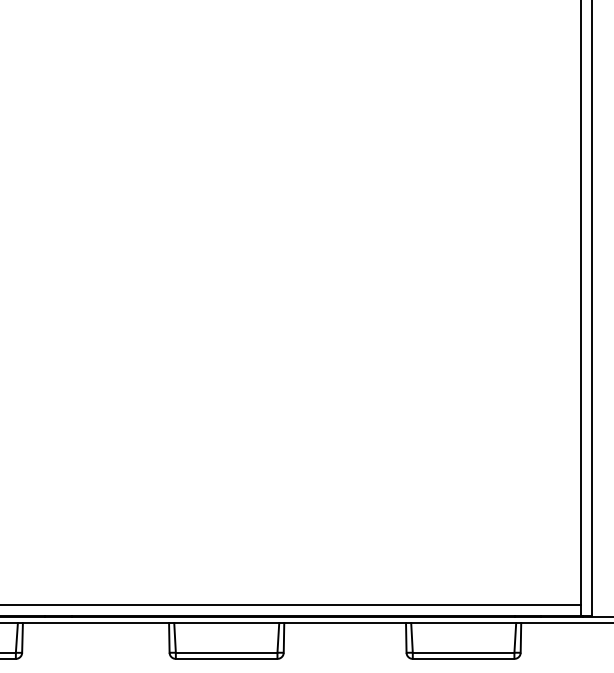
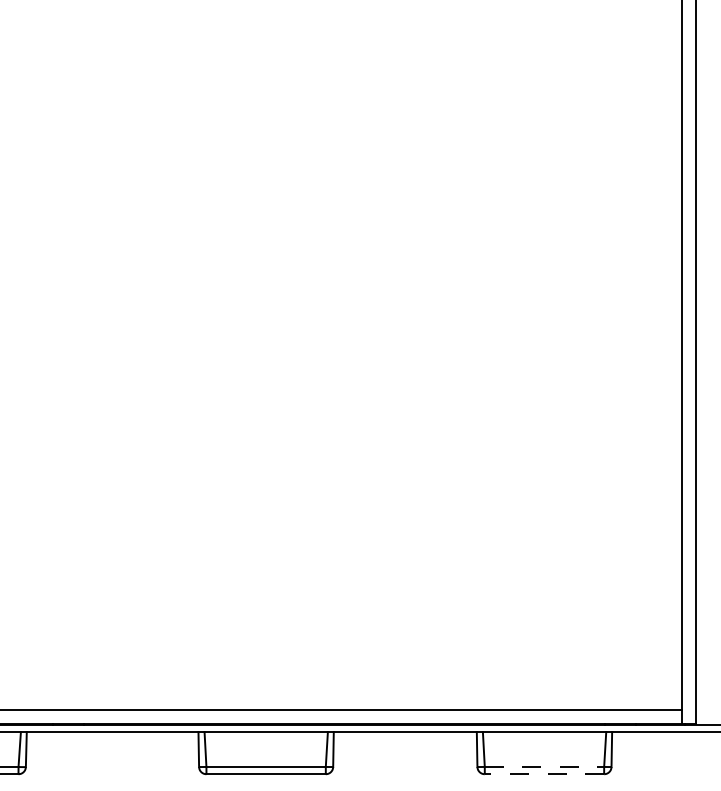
line: (463, 652) -> (544, 766), solid -> dashed
line: (463, 658) -> (544, 773), solid -> dashed

